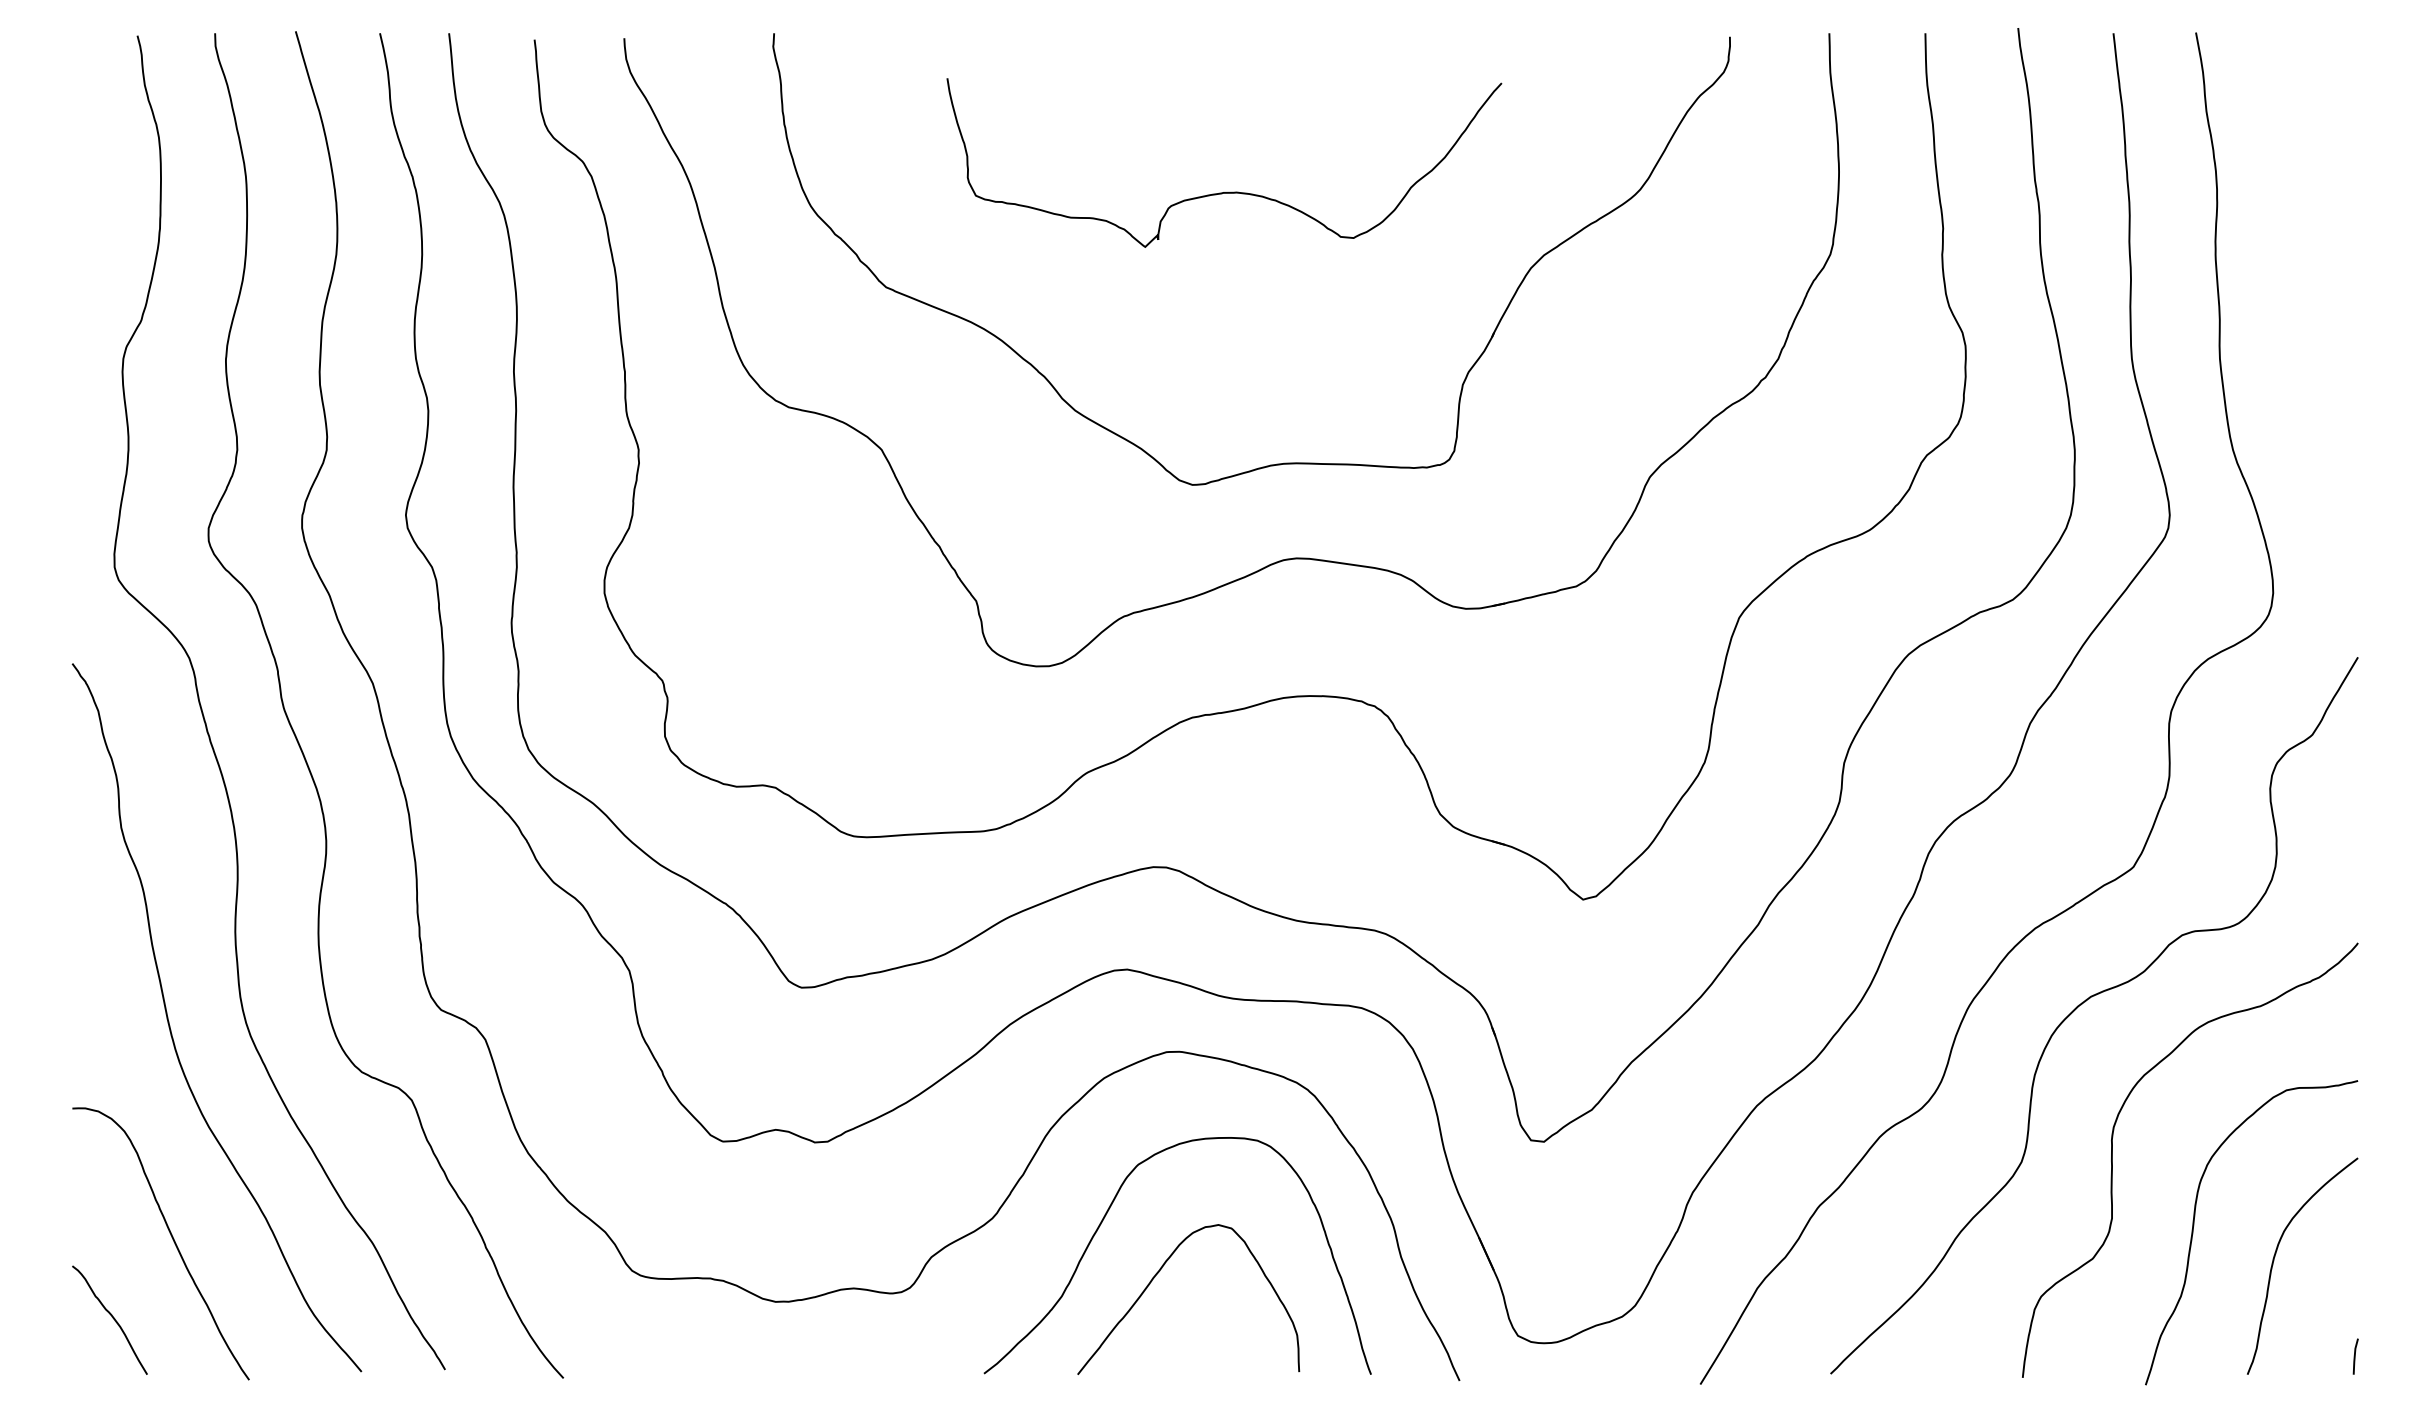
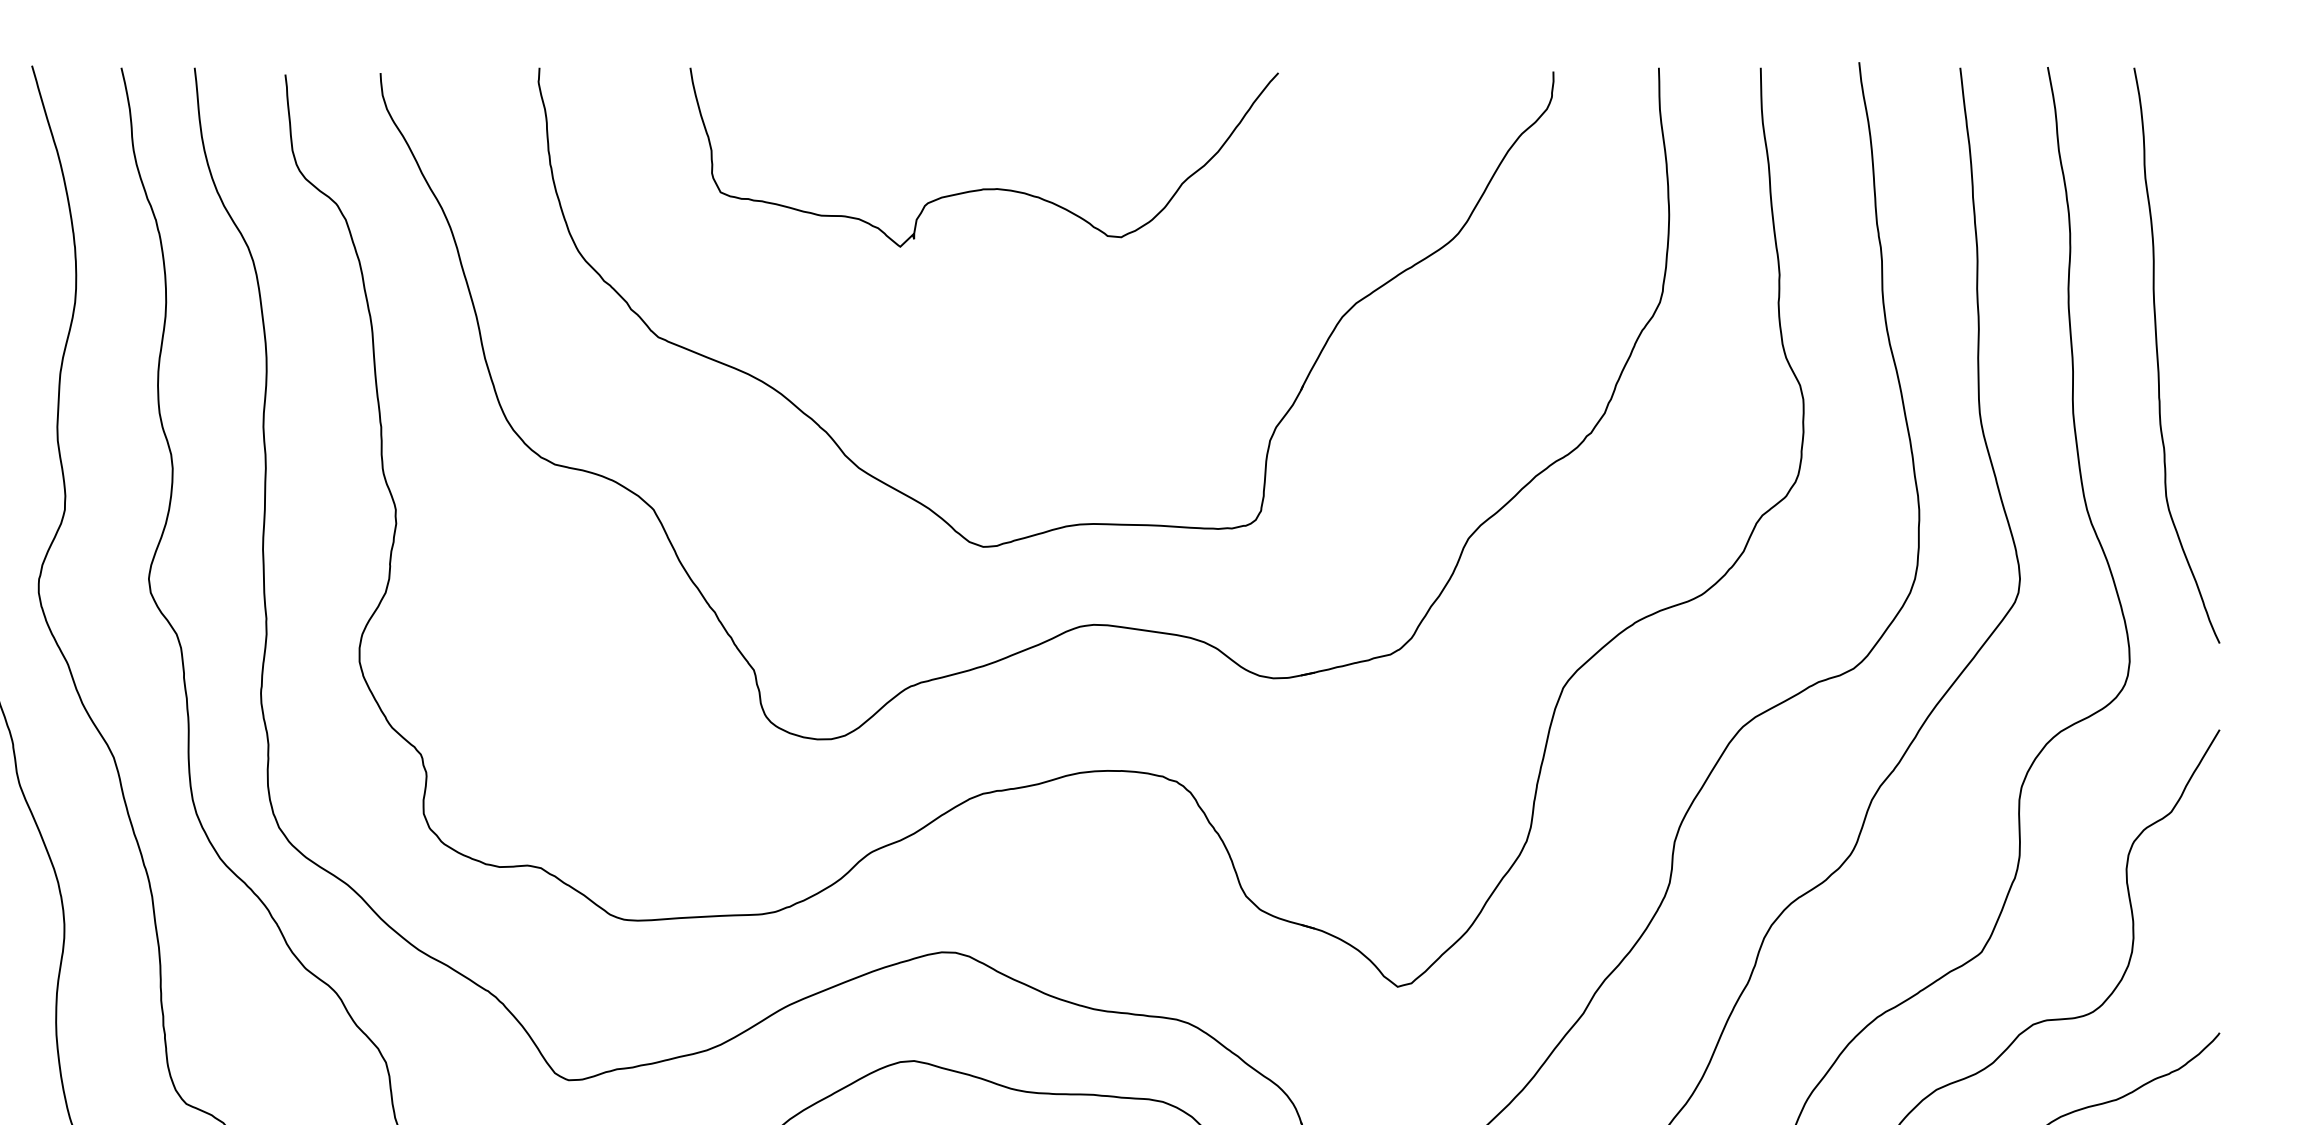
curve: (1229, 191) -> (989, 187), moved
curve: (2300, 304) -> (2158, 355), added

